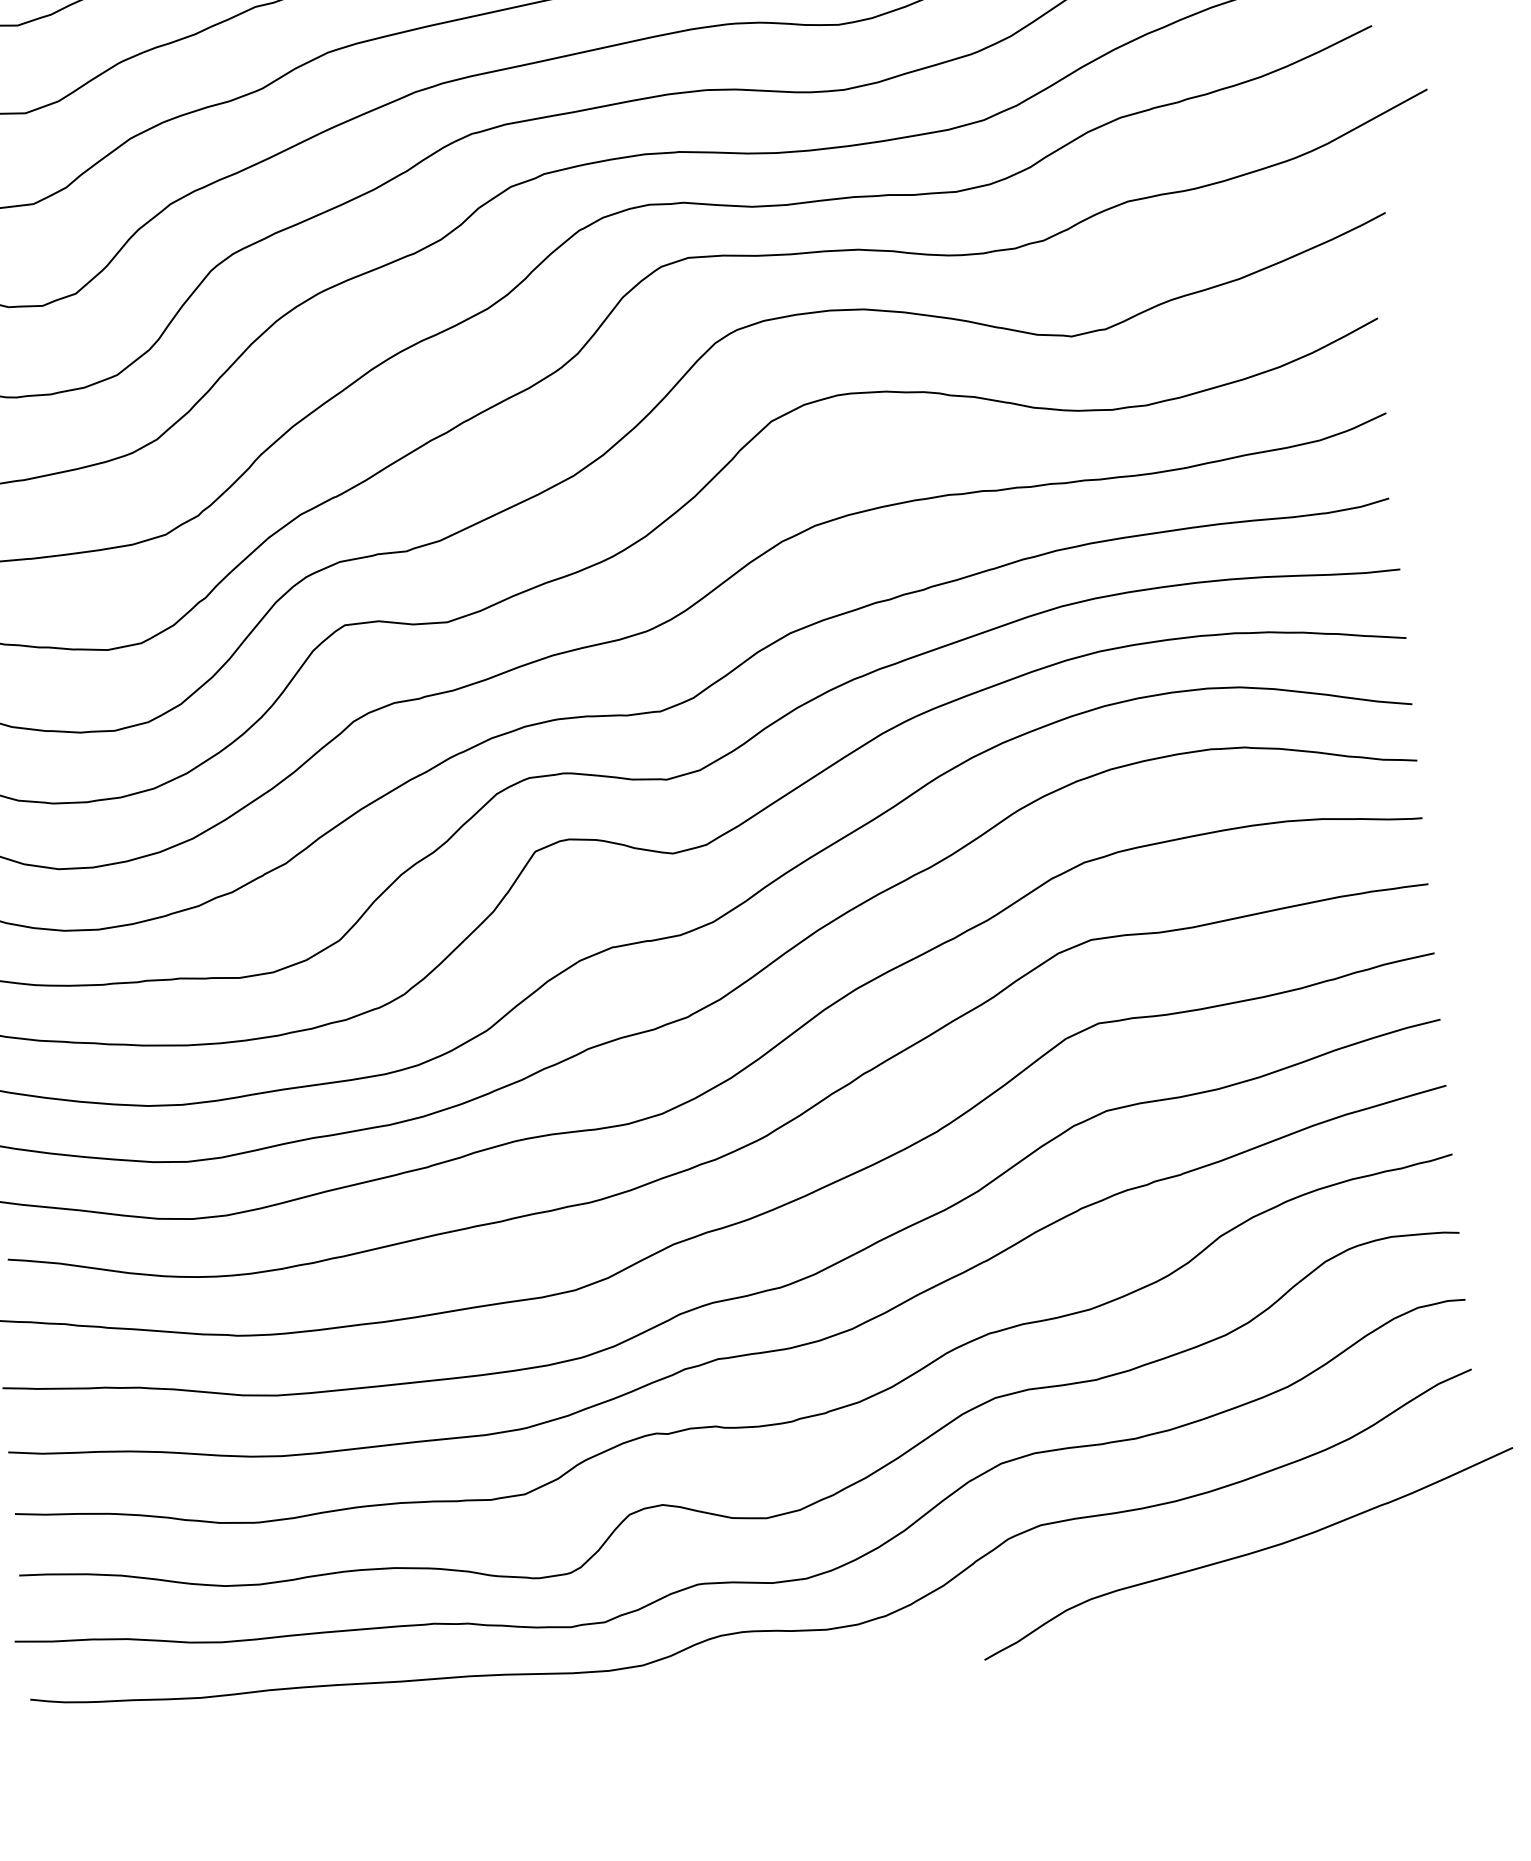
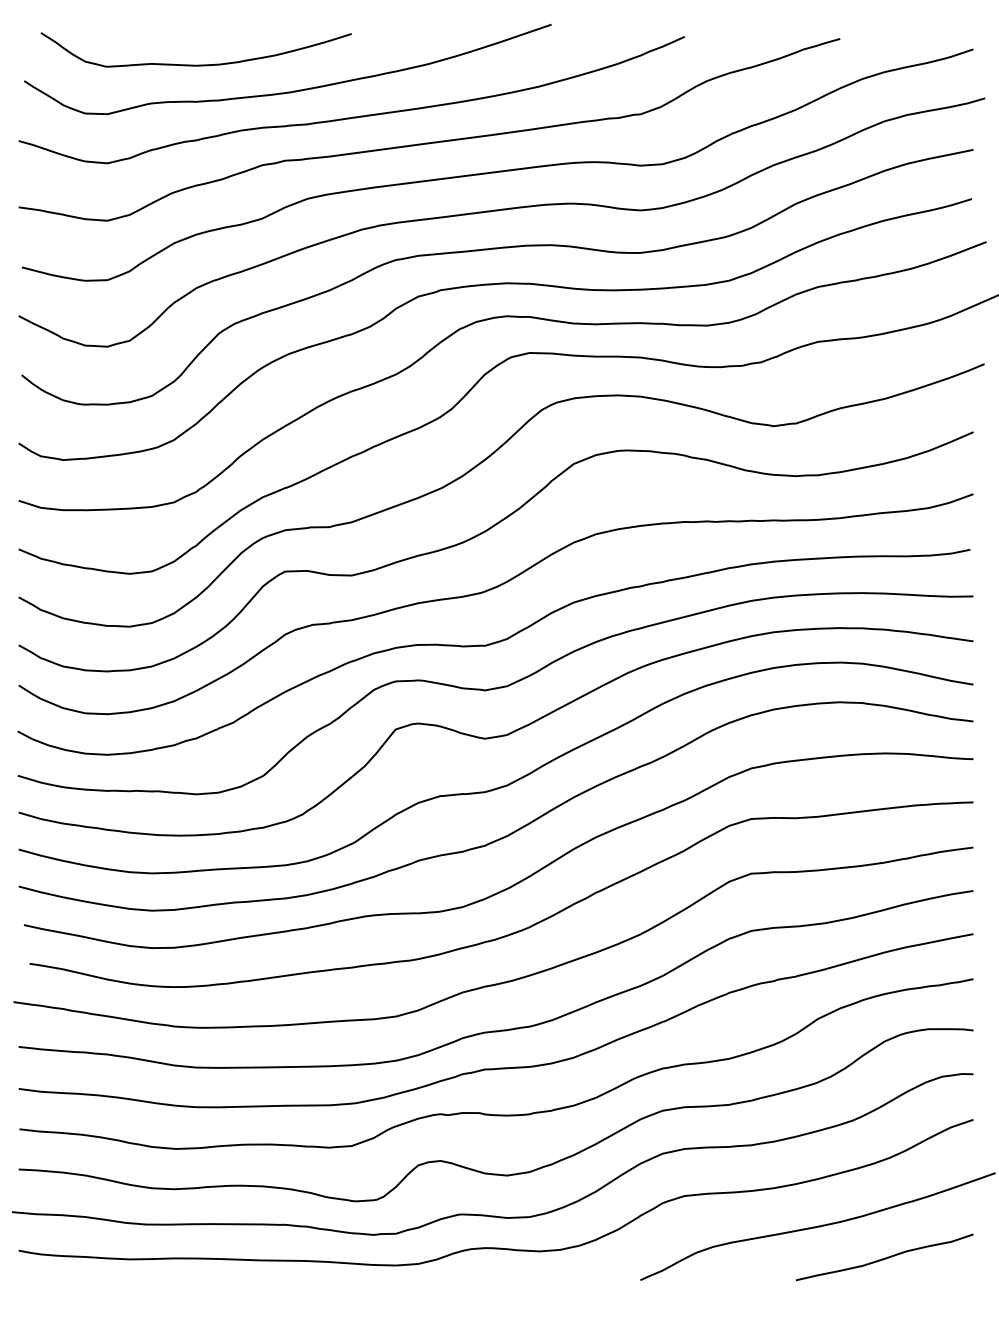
curve: (1356, 1591) -> (885, 1257), added

